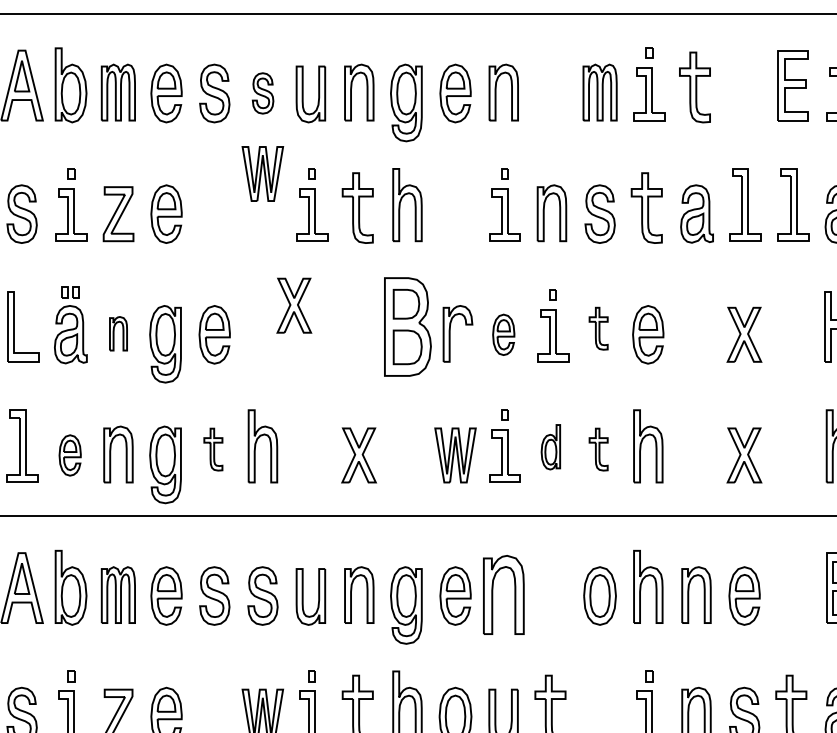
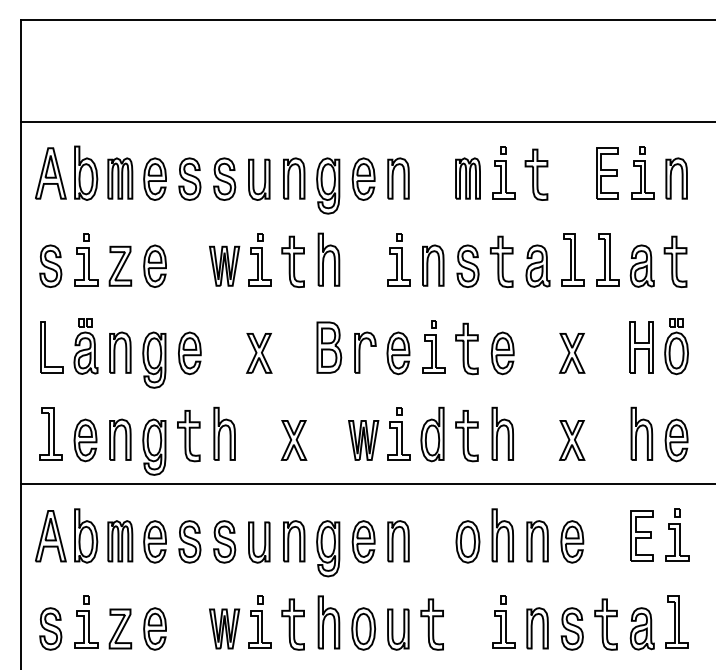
part: (262, 92) -> (224, 178), size x1.43
part: (262, 172) -> (224, 265), moved
part: (294, 305) -> (259, 353), moved
part: (408, 326) -> (329, 347), size x0.71
part: (598, 328) -> (466, 348), size x1.67
part: (118, 333) -> (120, 352), size x1.67
part: (503, 334) -> (398, 353), size x1.43
part: (550, 447) -> (432, 434), size x1.67
part: (212, 449) -> (188, 436), size x1.67
part: (598, 449) -> (466, 436), size x1.67
part: (70, 455) -> (85, 440), size x1.43
part: (503, 595) -> (398, 541), size x0.71

